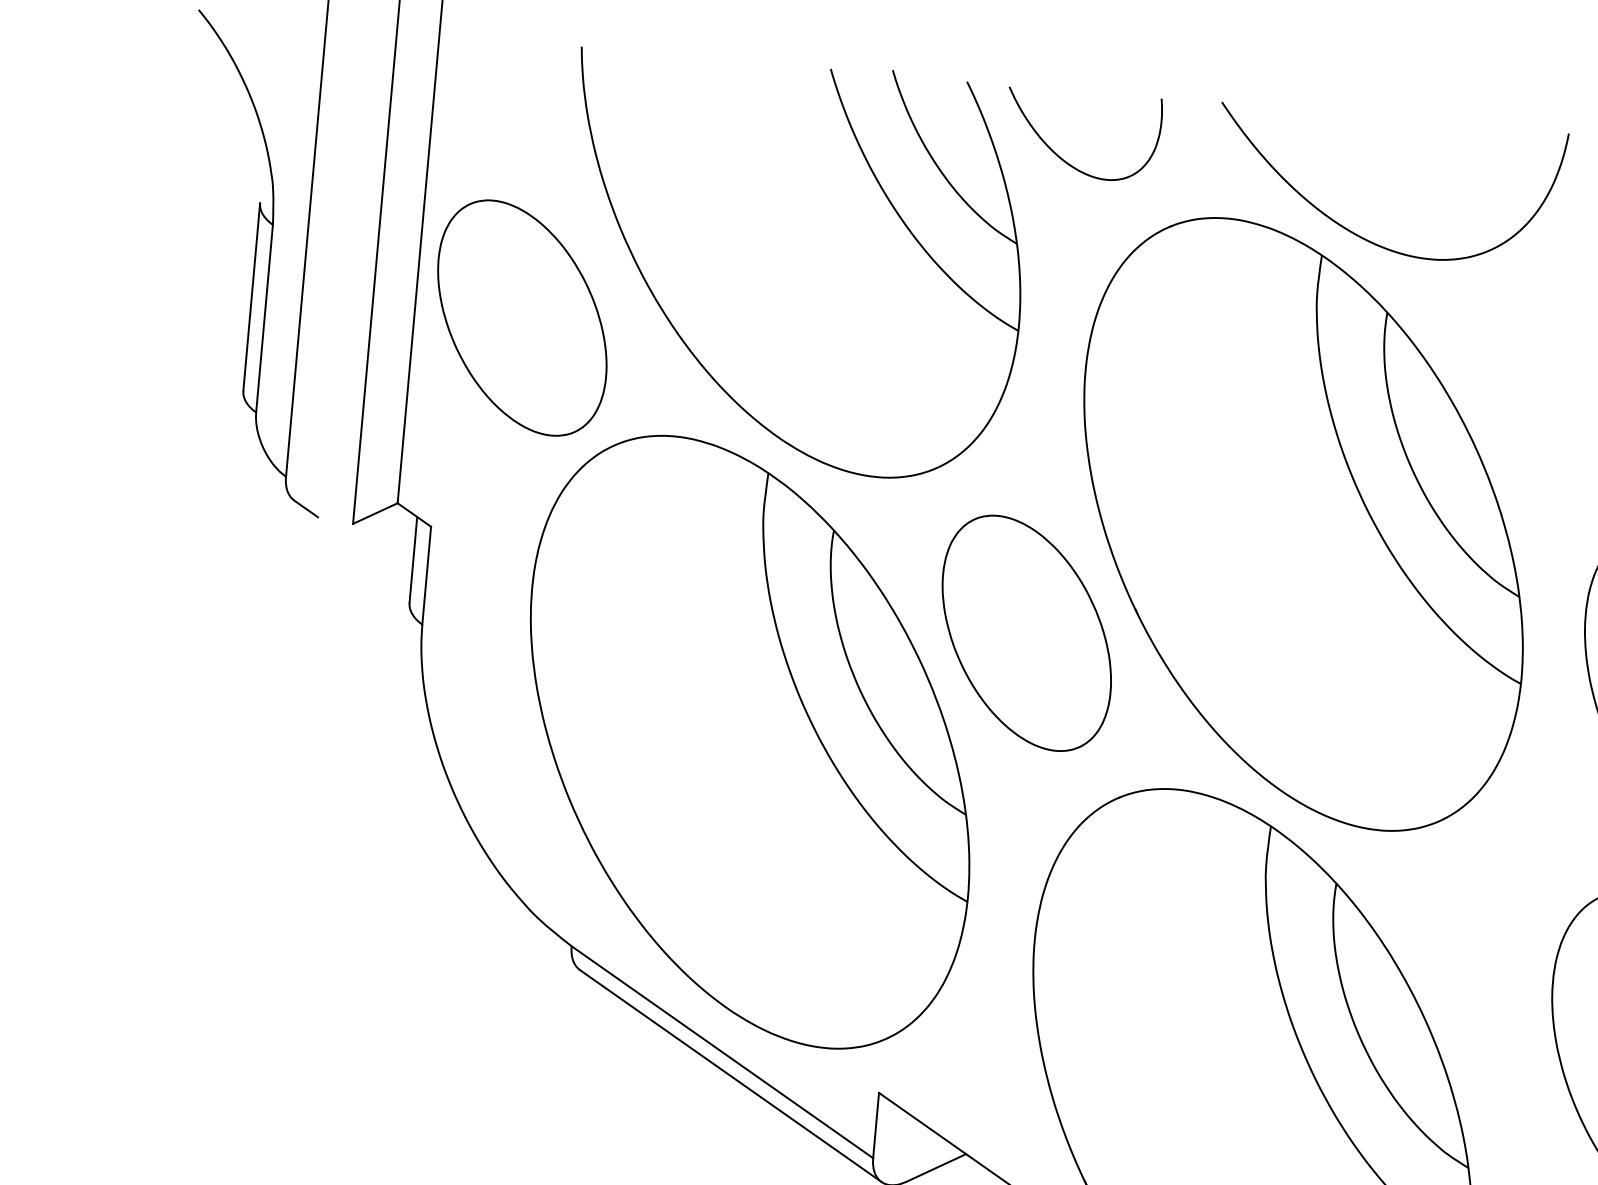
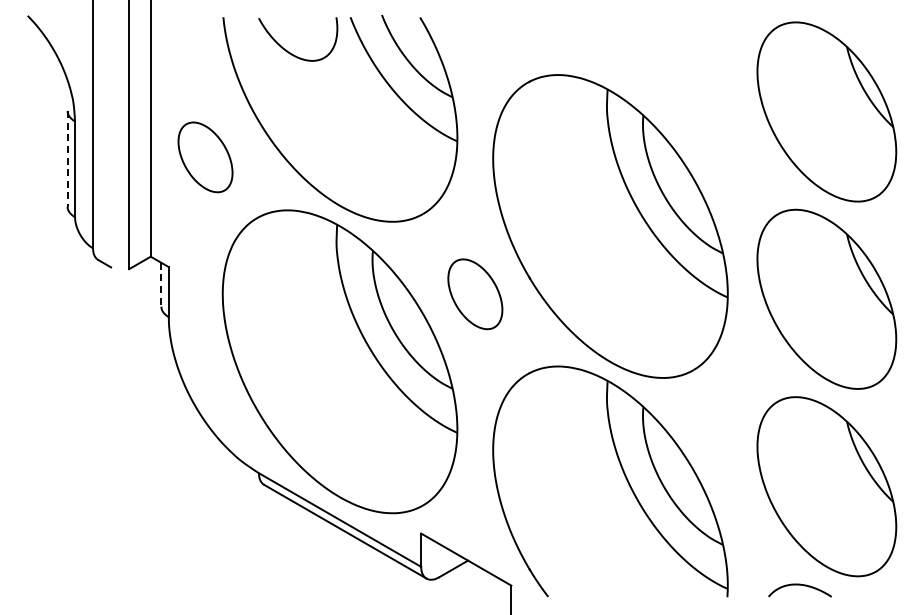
part: (1063, 157) -> (289, 51), moved
part: (1362, 235) -> (627, 77), removed
line: (251, 296) -> (67, 158), solid -> dashed
part: (522, 318) -> (205, 157), size x0.6
line: (413, 559) -> (161, 284), solid -> dashed
part: (1027, 634) -> (475, 294), size x0.6

